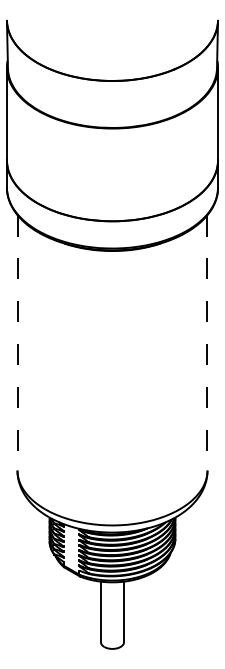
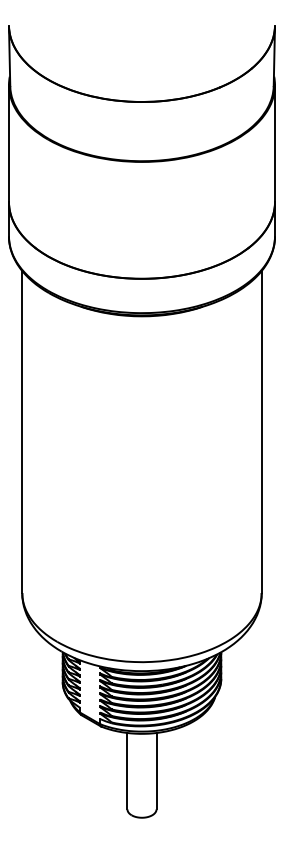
line: (17, 342) -> (22, 431), dashed -> solid
line: (207, 342) -> (261, 431), dashed -> solid

